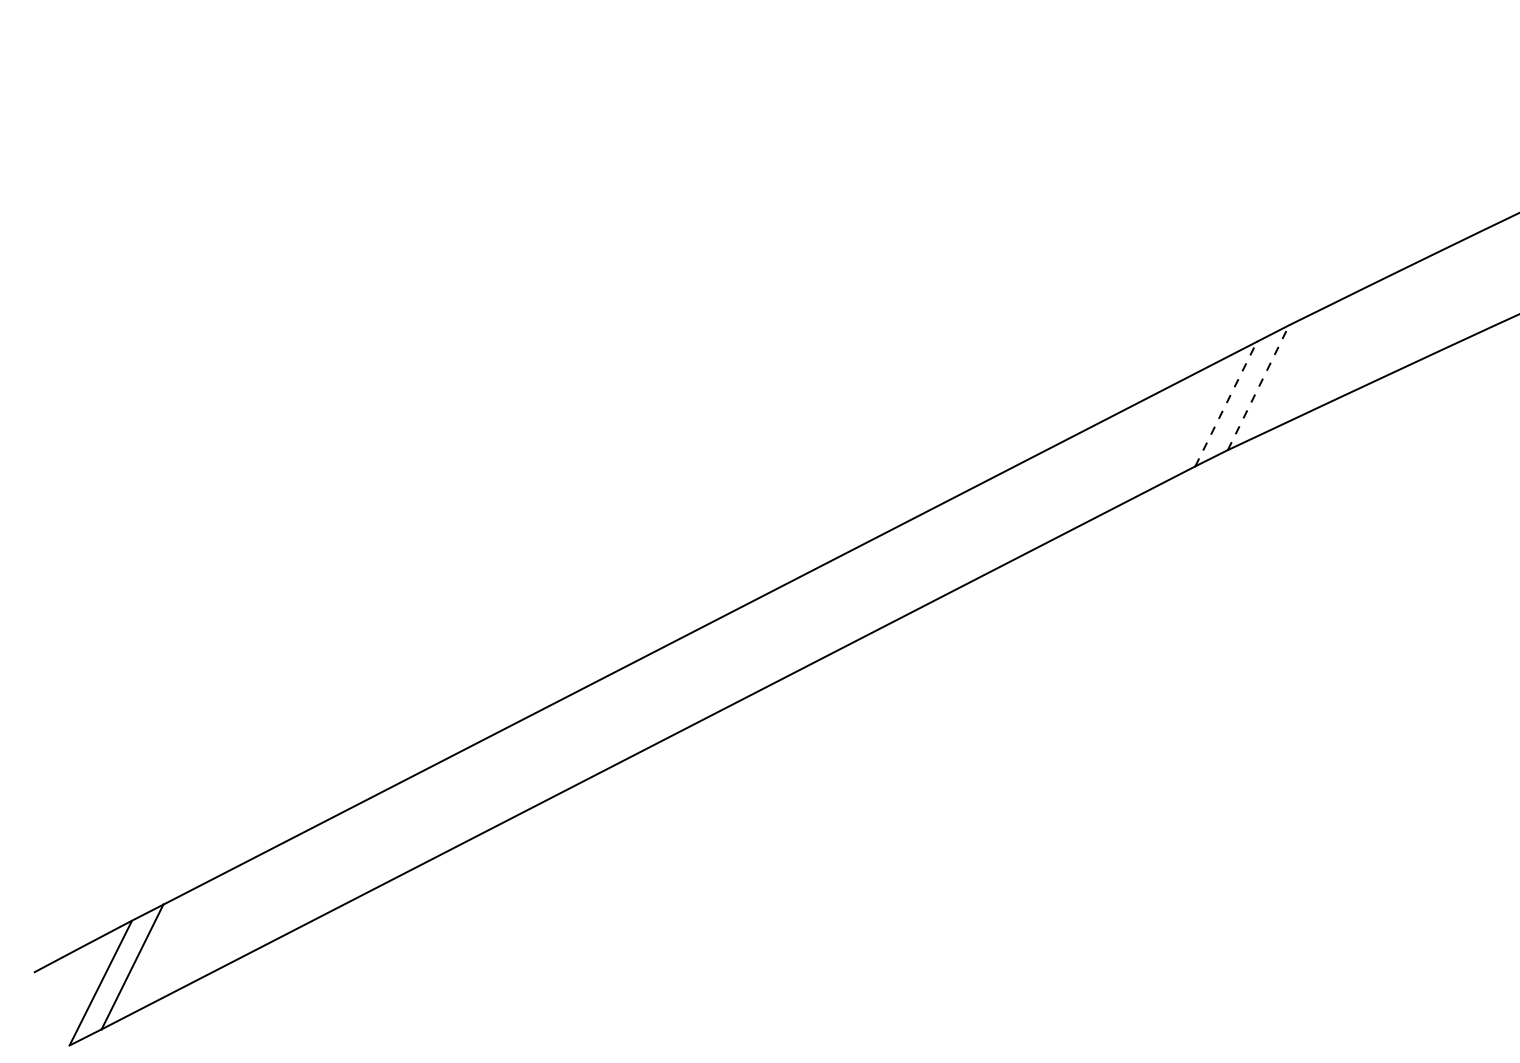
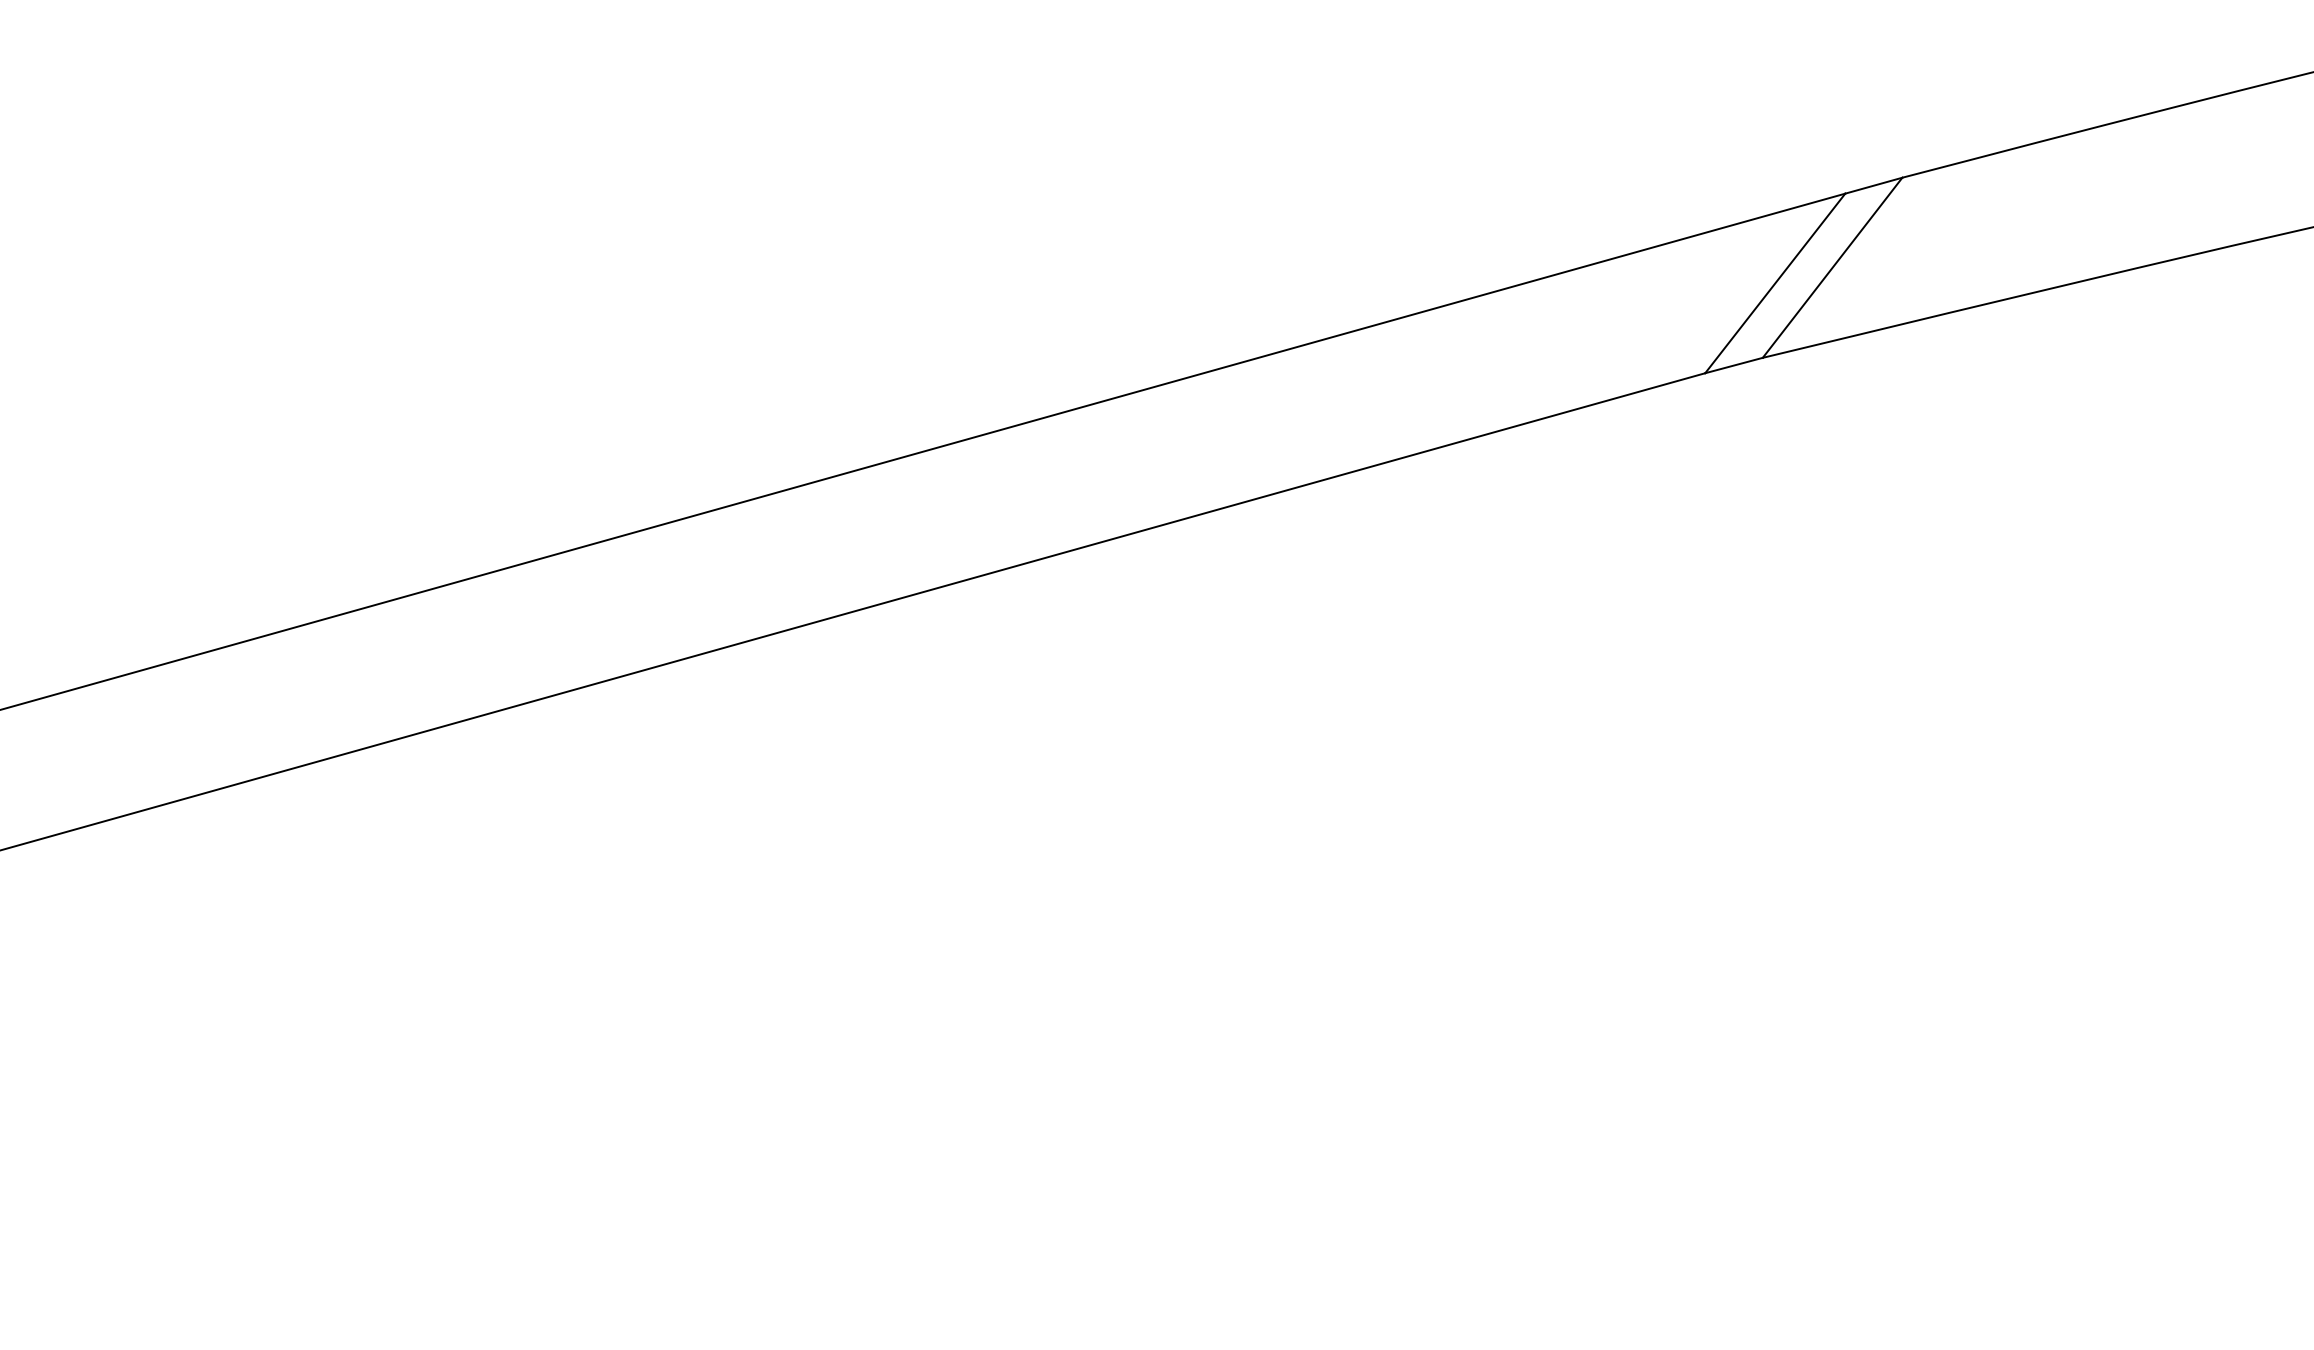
line: (1258, 387) -> (1832, 267), dashed -> solid
line: (1226, 404) -> (1775, 284), dashed -> solid

